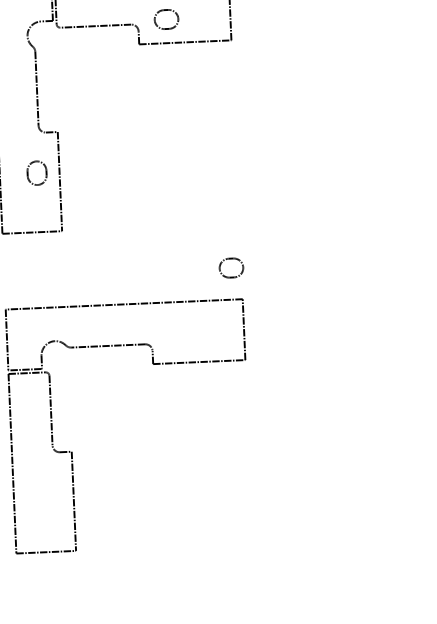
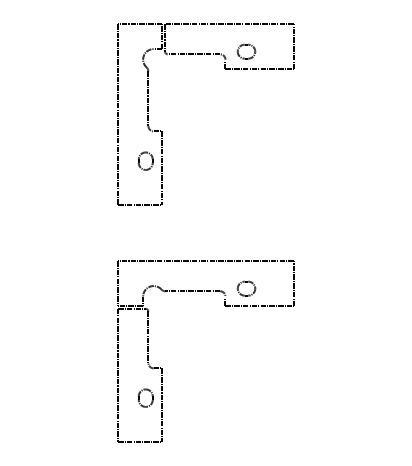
part: (231, 267) -> (246, 288), moved
part: (50, 492) -> (145, 397), added

